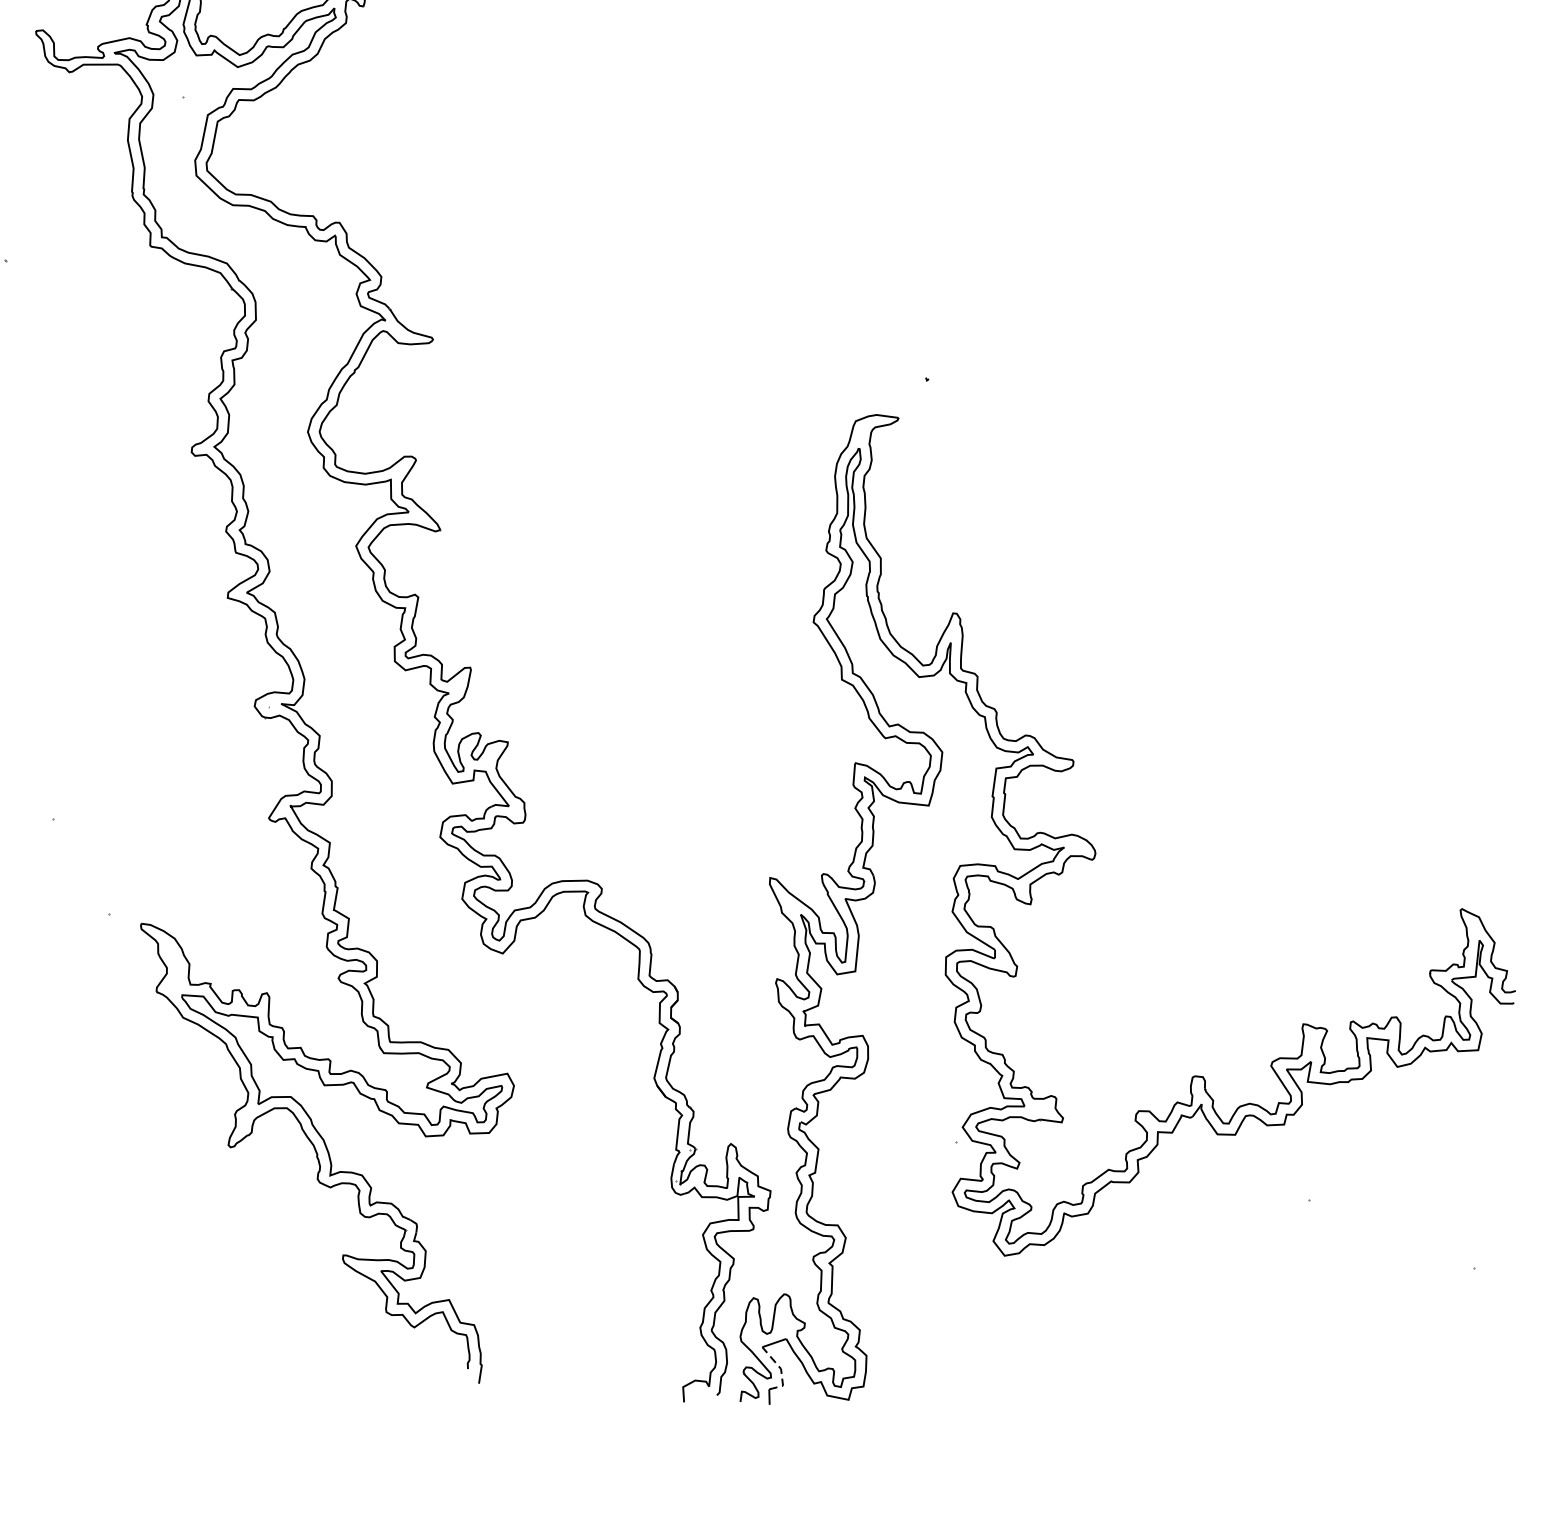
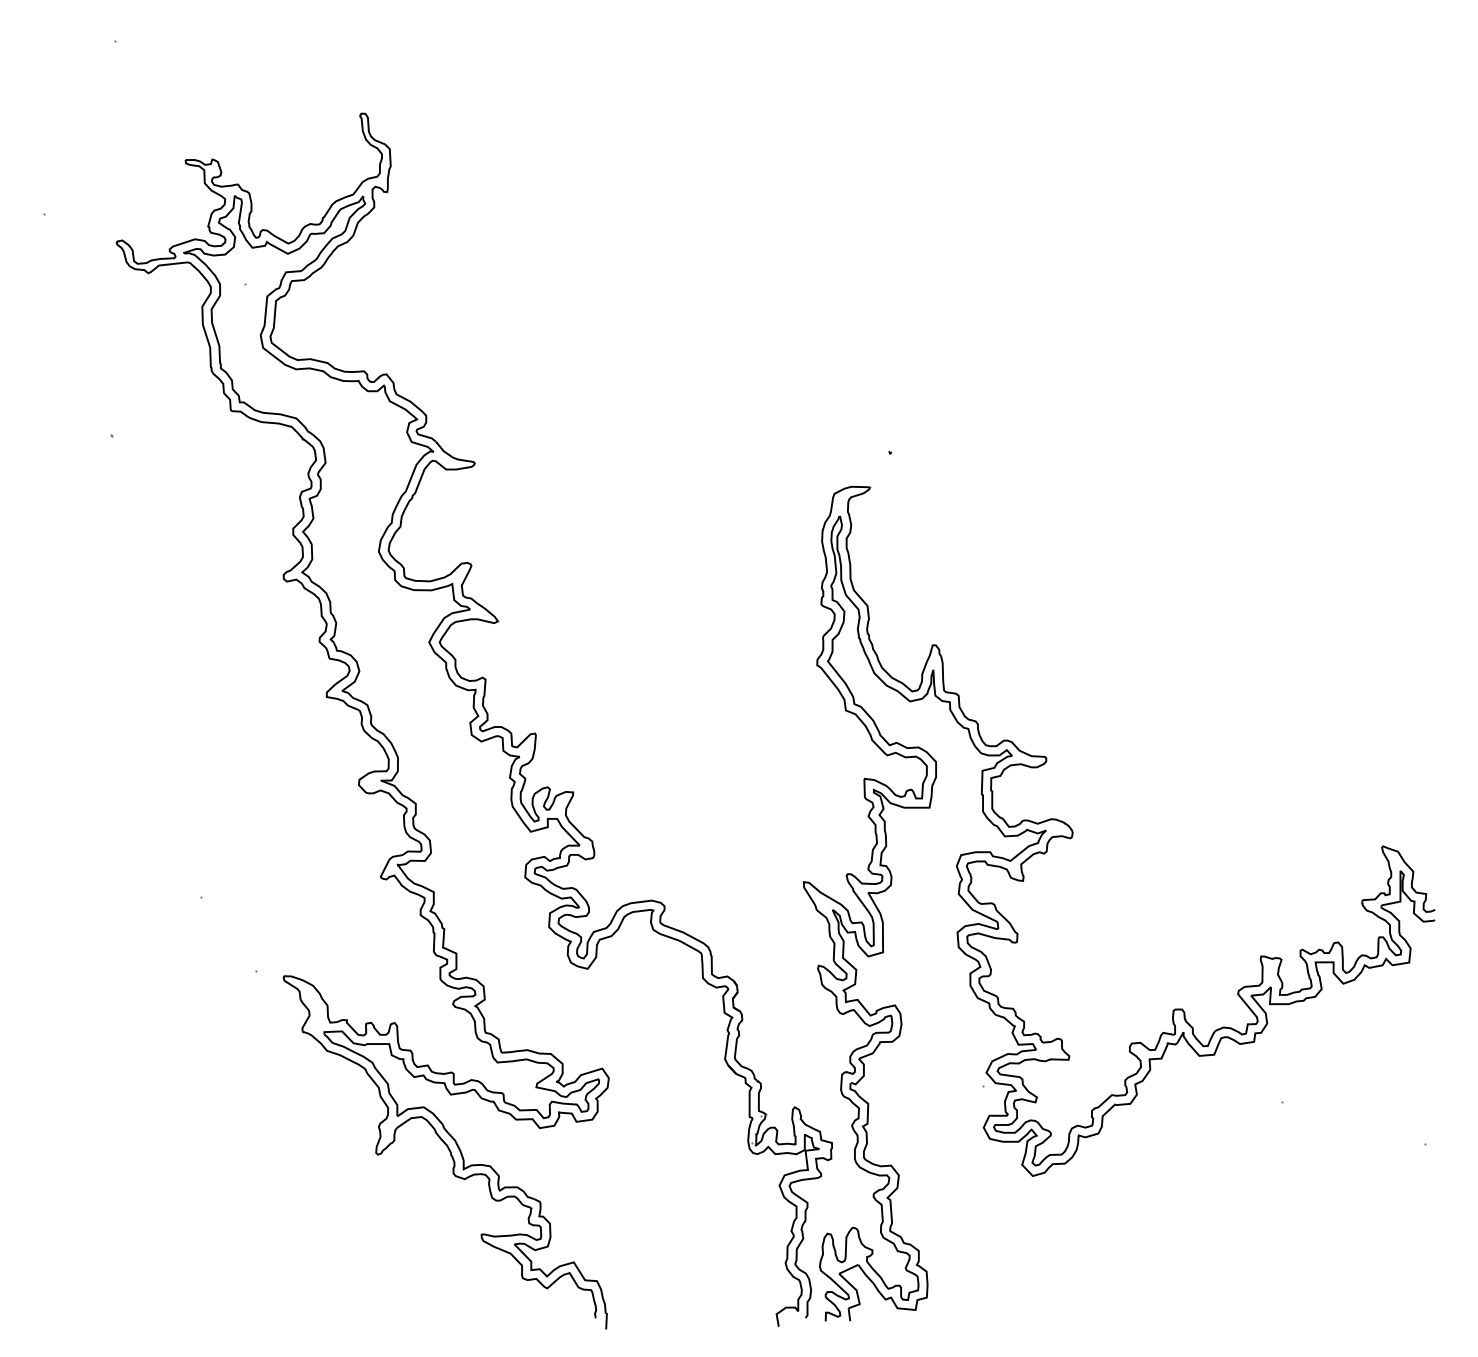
line: (780, 1370) -> (856, 1291), dashed -> solid

